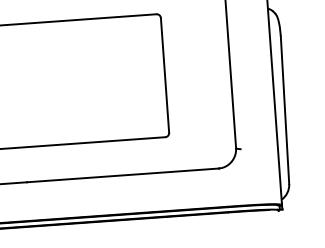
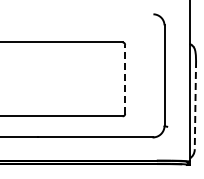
line: (165, 73) -> (125, 78), solid -> dashed
line: (285, 110) -> (195, 105), solid -> dashed

